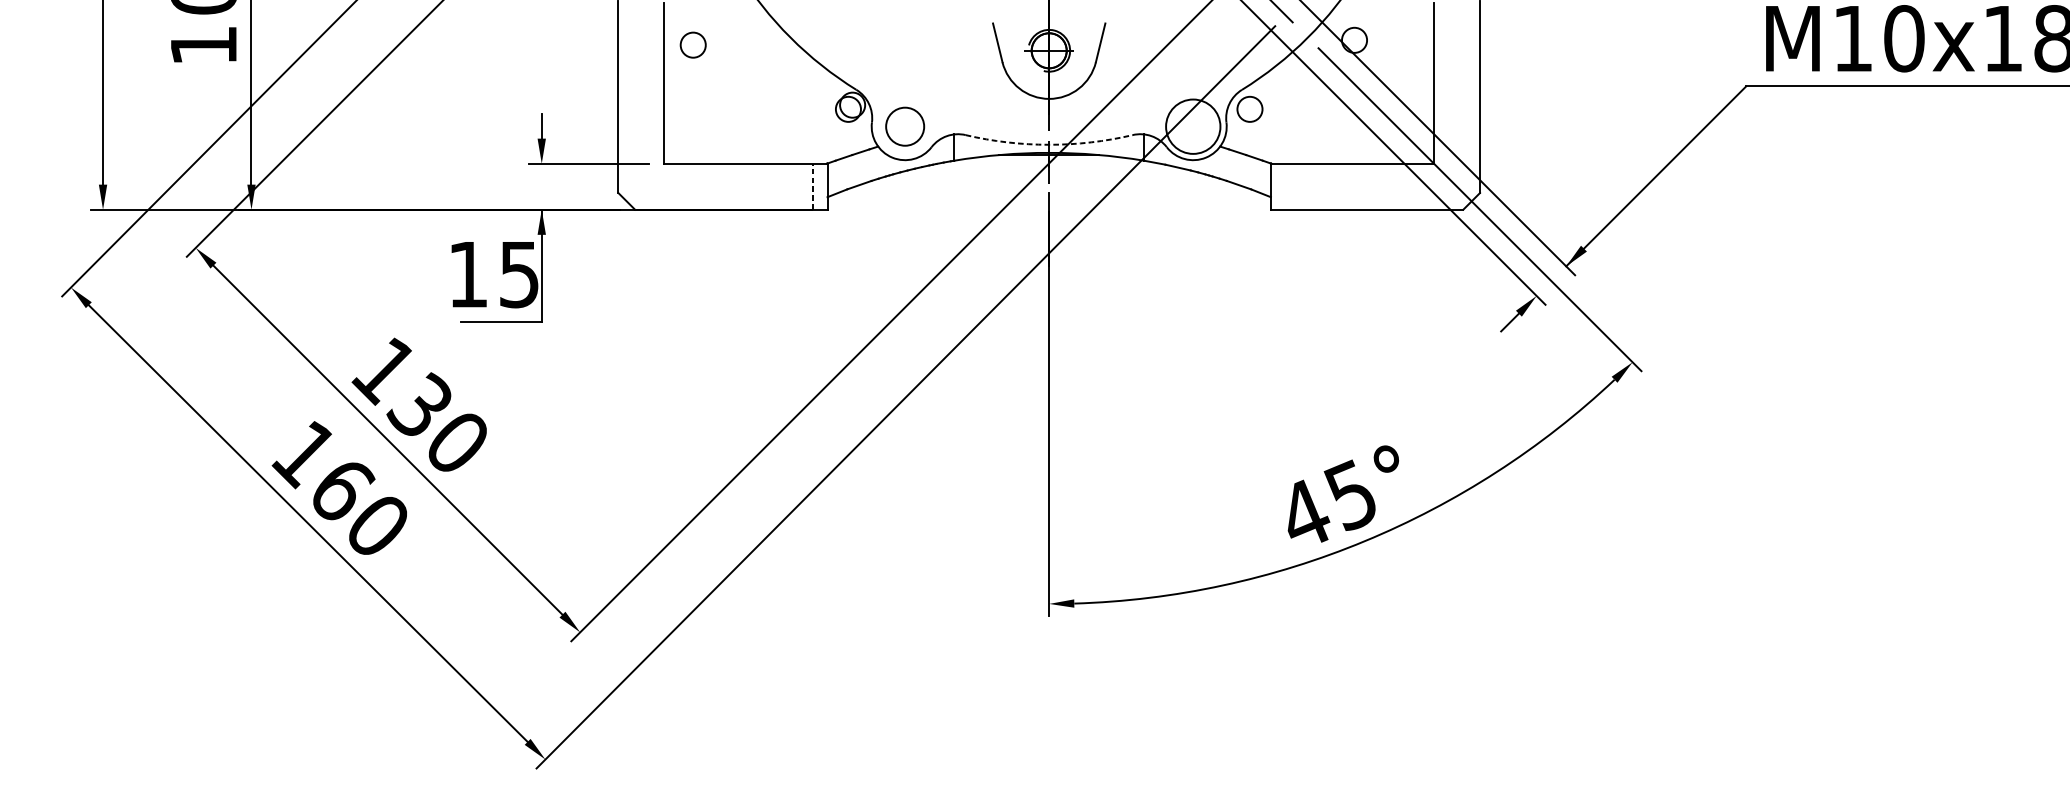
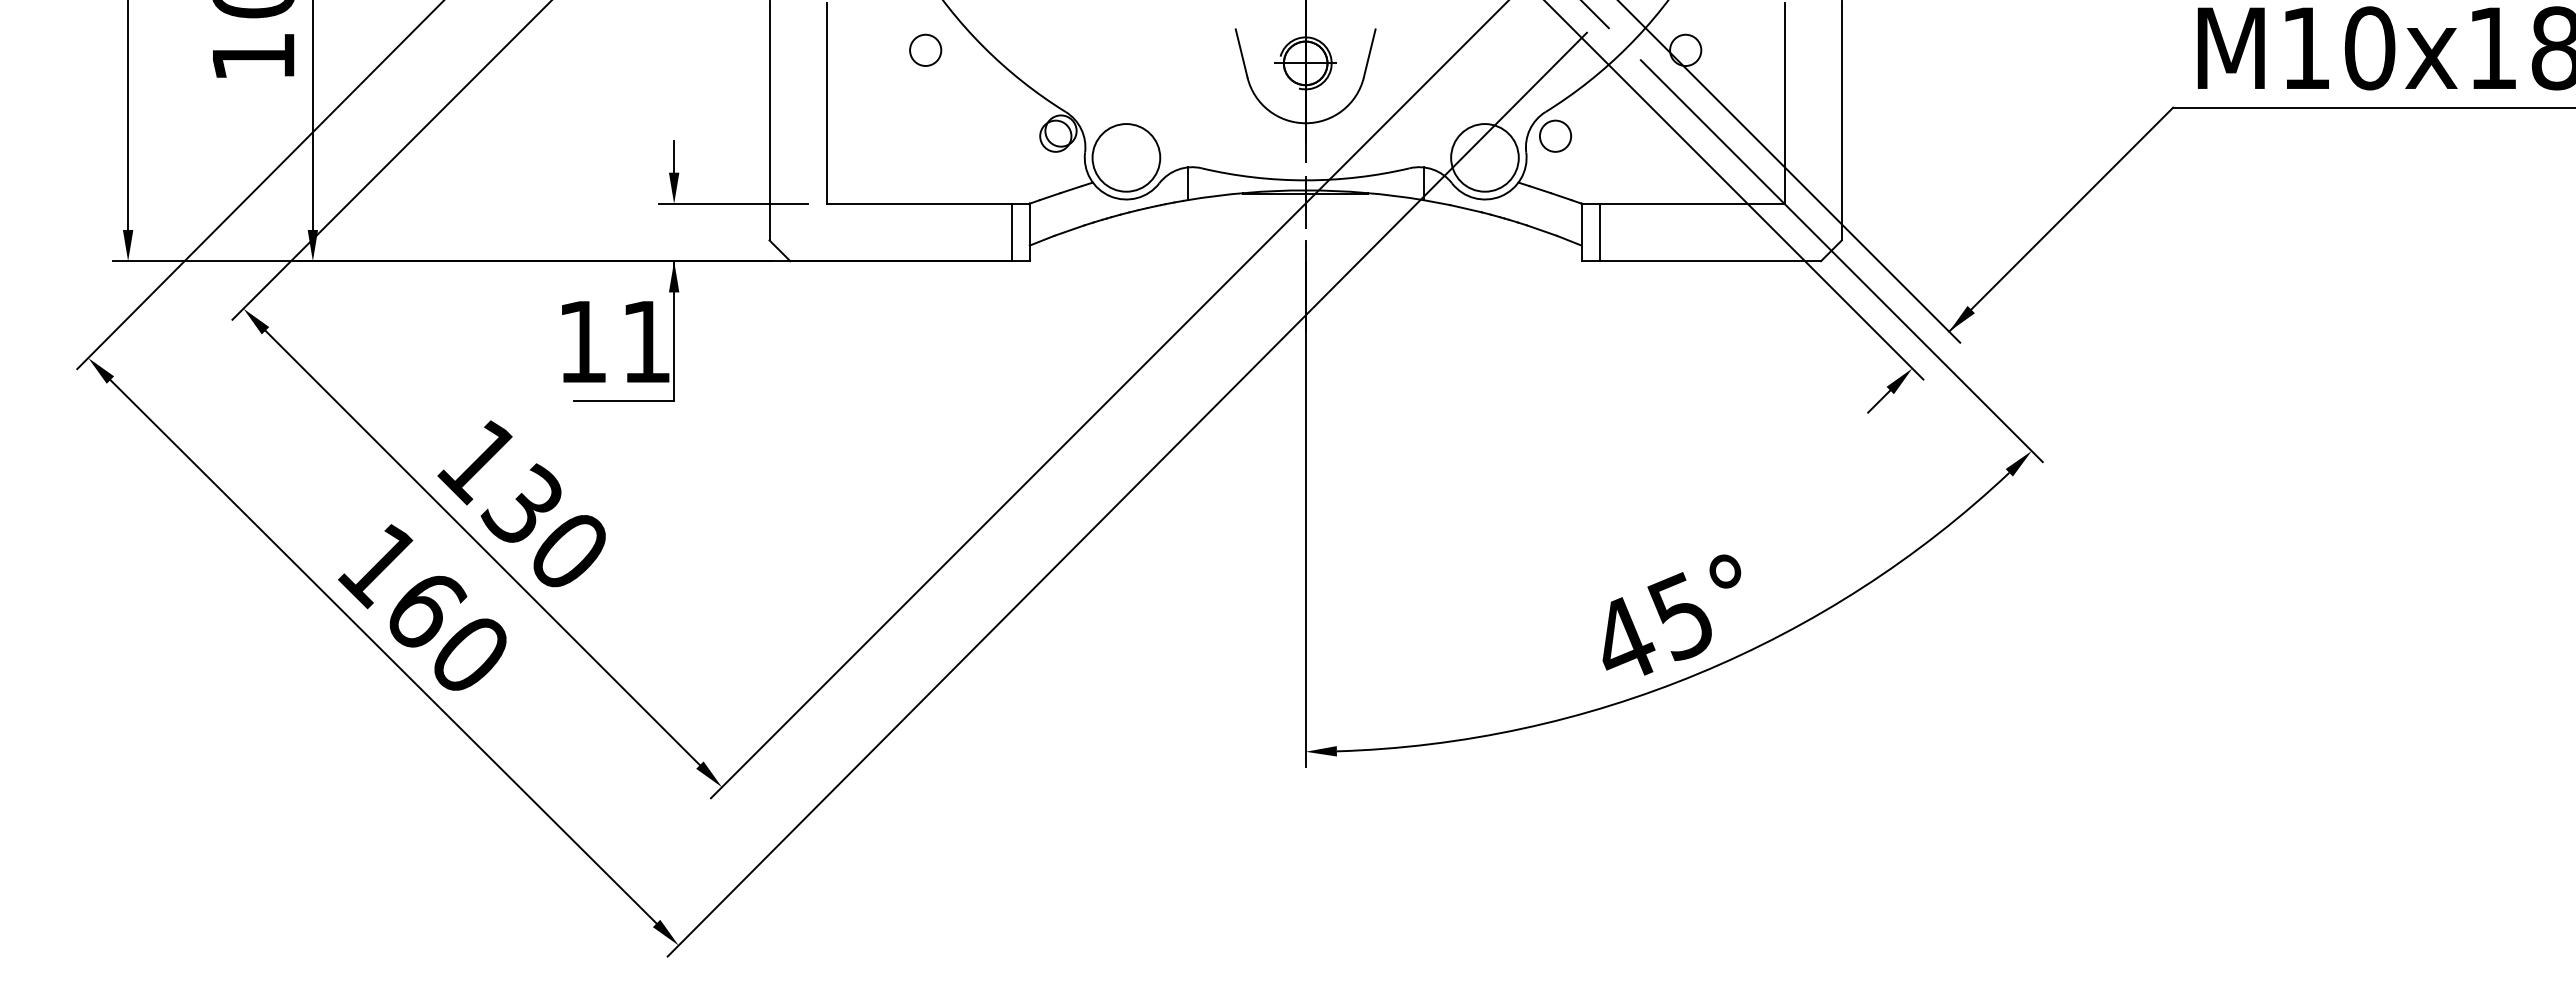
circle: (693, 44) -> (925, 49), moved
circle: (905, 126) -> (1126, 157), size x1.43
arc: (1049, 144) -> (1305, 180), dashed -> solid
line: (812, 186) -> (1011, 232), dashed -> solid
line: (1285, 186) -> (1599, 232), added
text: (518, 275) -> (645, 342), 15 -> 11

